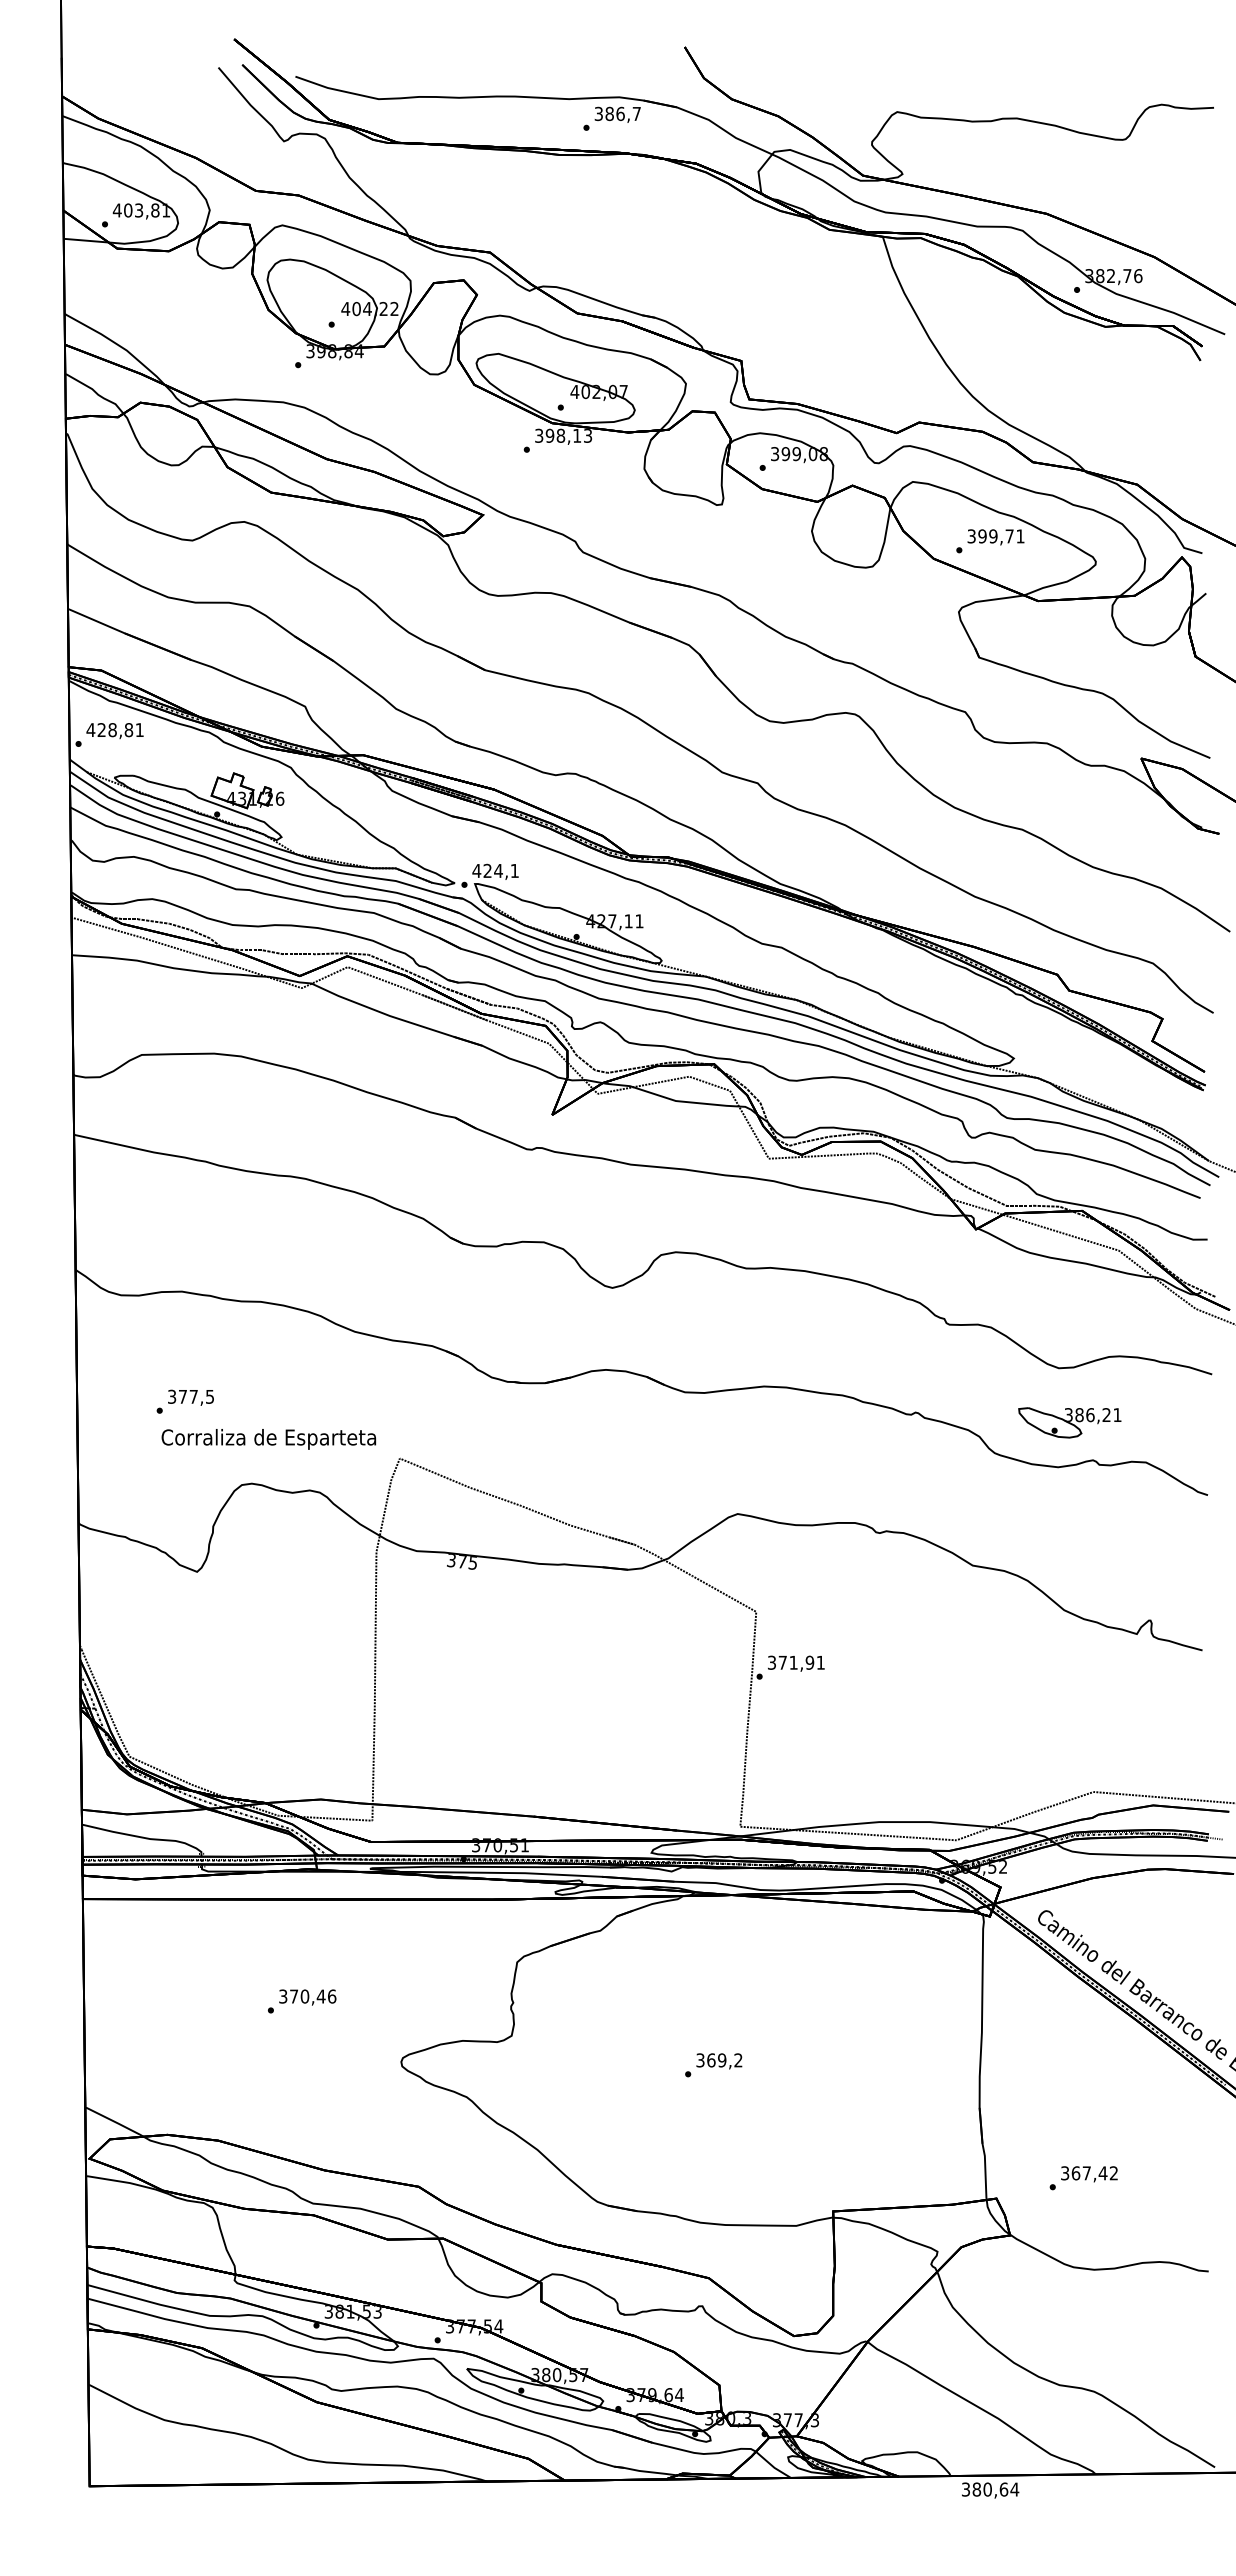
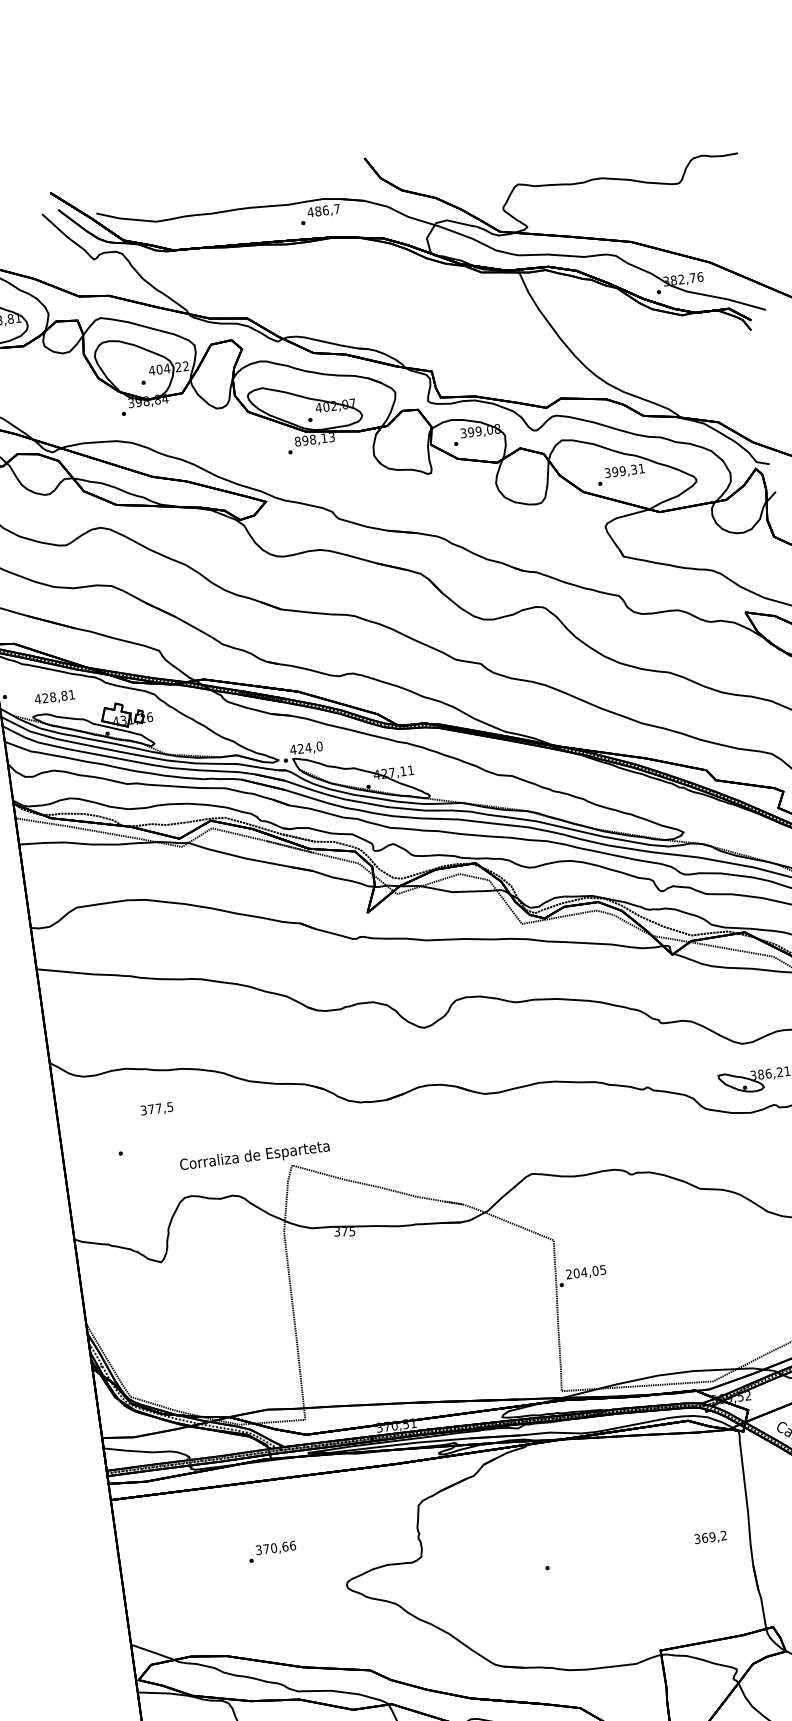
text: (598, 113) -> (310, 212), 386,7 -> 486,7
text: (539, 435) -> (298, 441), 398,13 -> 898,13
text: (1009, 536) -> (634, 469), 399,71 -> 399,31
text: (114, 731) -> (54, 698), moved
text: (514, 870) -> (319, 746), 424,1 -> 424,0
text: (190, 1397) -> (156, 1109), moved
text: (268, 1439) -> (254, 1156), moved
text: (796, 1662) -> (586, 1271), 371,91 -> 204,05
text: (320, 1996) -> (284, 1546), 370,46 -> 370,66
text: (719, 2061) -> (710, 1538), moved

